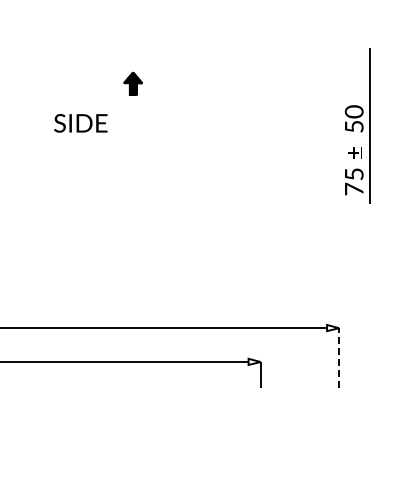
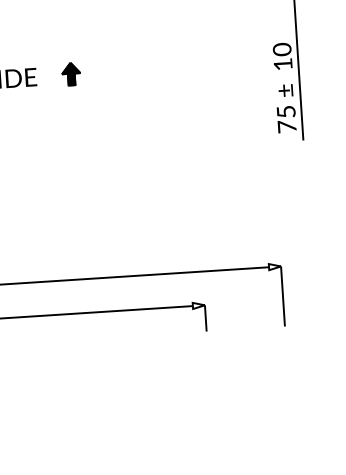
part: (132, 83) -> (70, 73), moved
text: (354, 126) -> (283, 64), 50 -> 10
line: (339, 357) -> (283, 295), dashed -> solid

